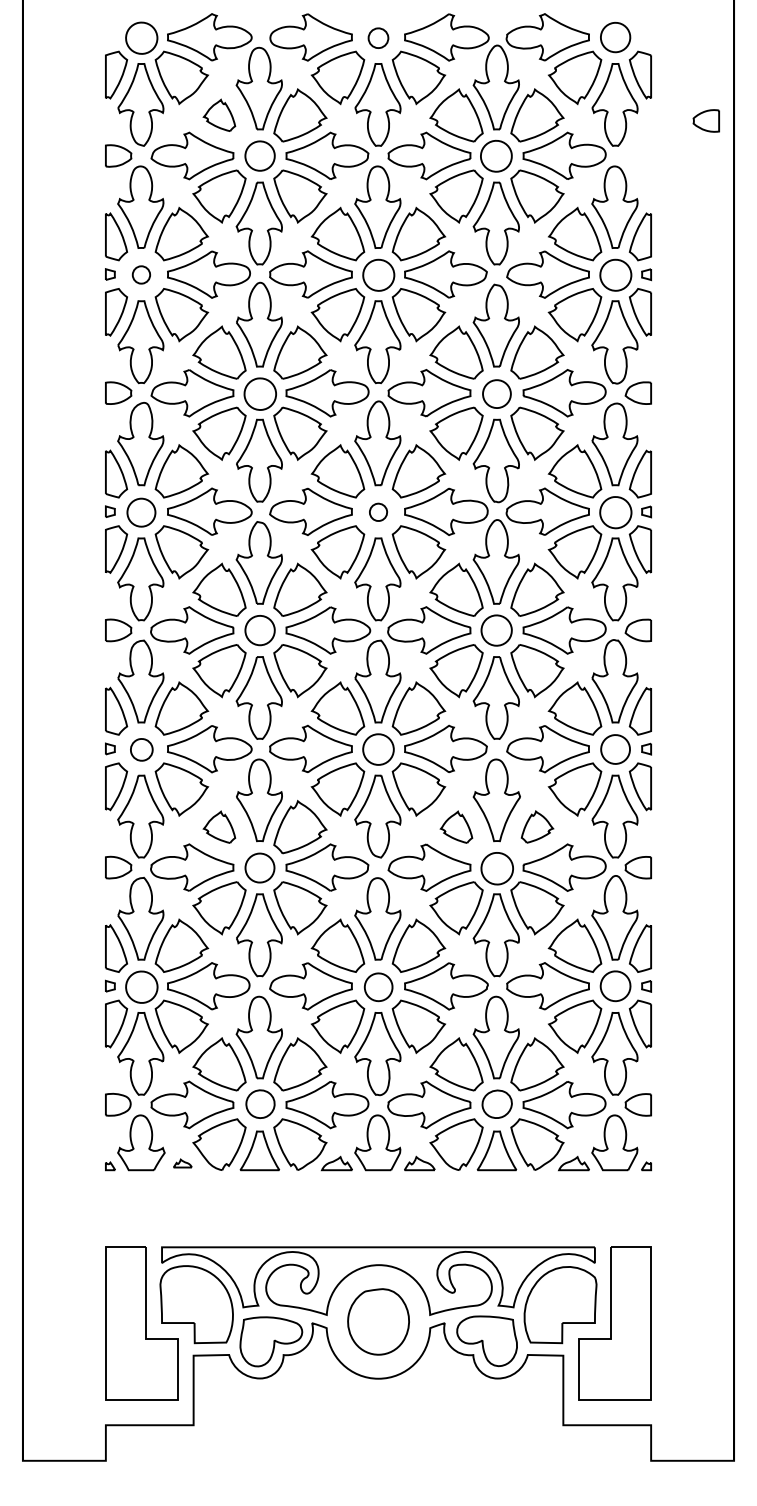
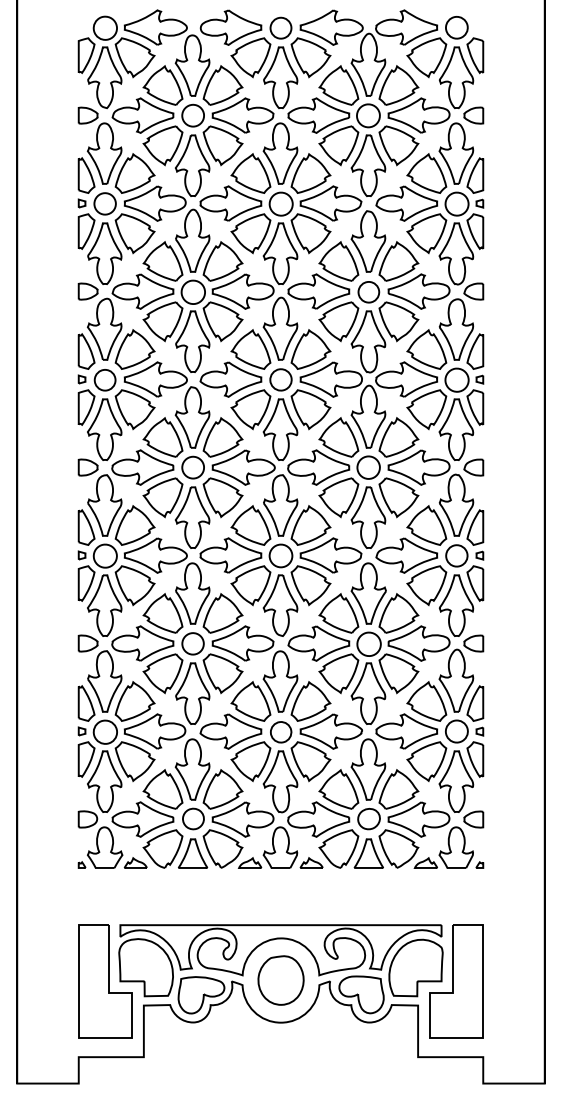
part: (378, 38) -> (281, 28), size x1.43
part: (219, 115) -> (163, 85), size x1.67
part: (705, 120) -> (473, 115), moved
part: (141, 274) -> (105, 203), size x1.67
part: (378, 512) -> (281, 380), size x1.67
part: (141, 749) -> (105, 555), size x1.43
part: (537, 826) -> (398, 613), size x1.67
part: (219, 827) -> (163, 613), size x1.67
part: (456, 827) -> (338, 613), size x1.67
part: (182, 1163) -> (135, 863), size x1.67

